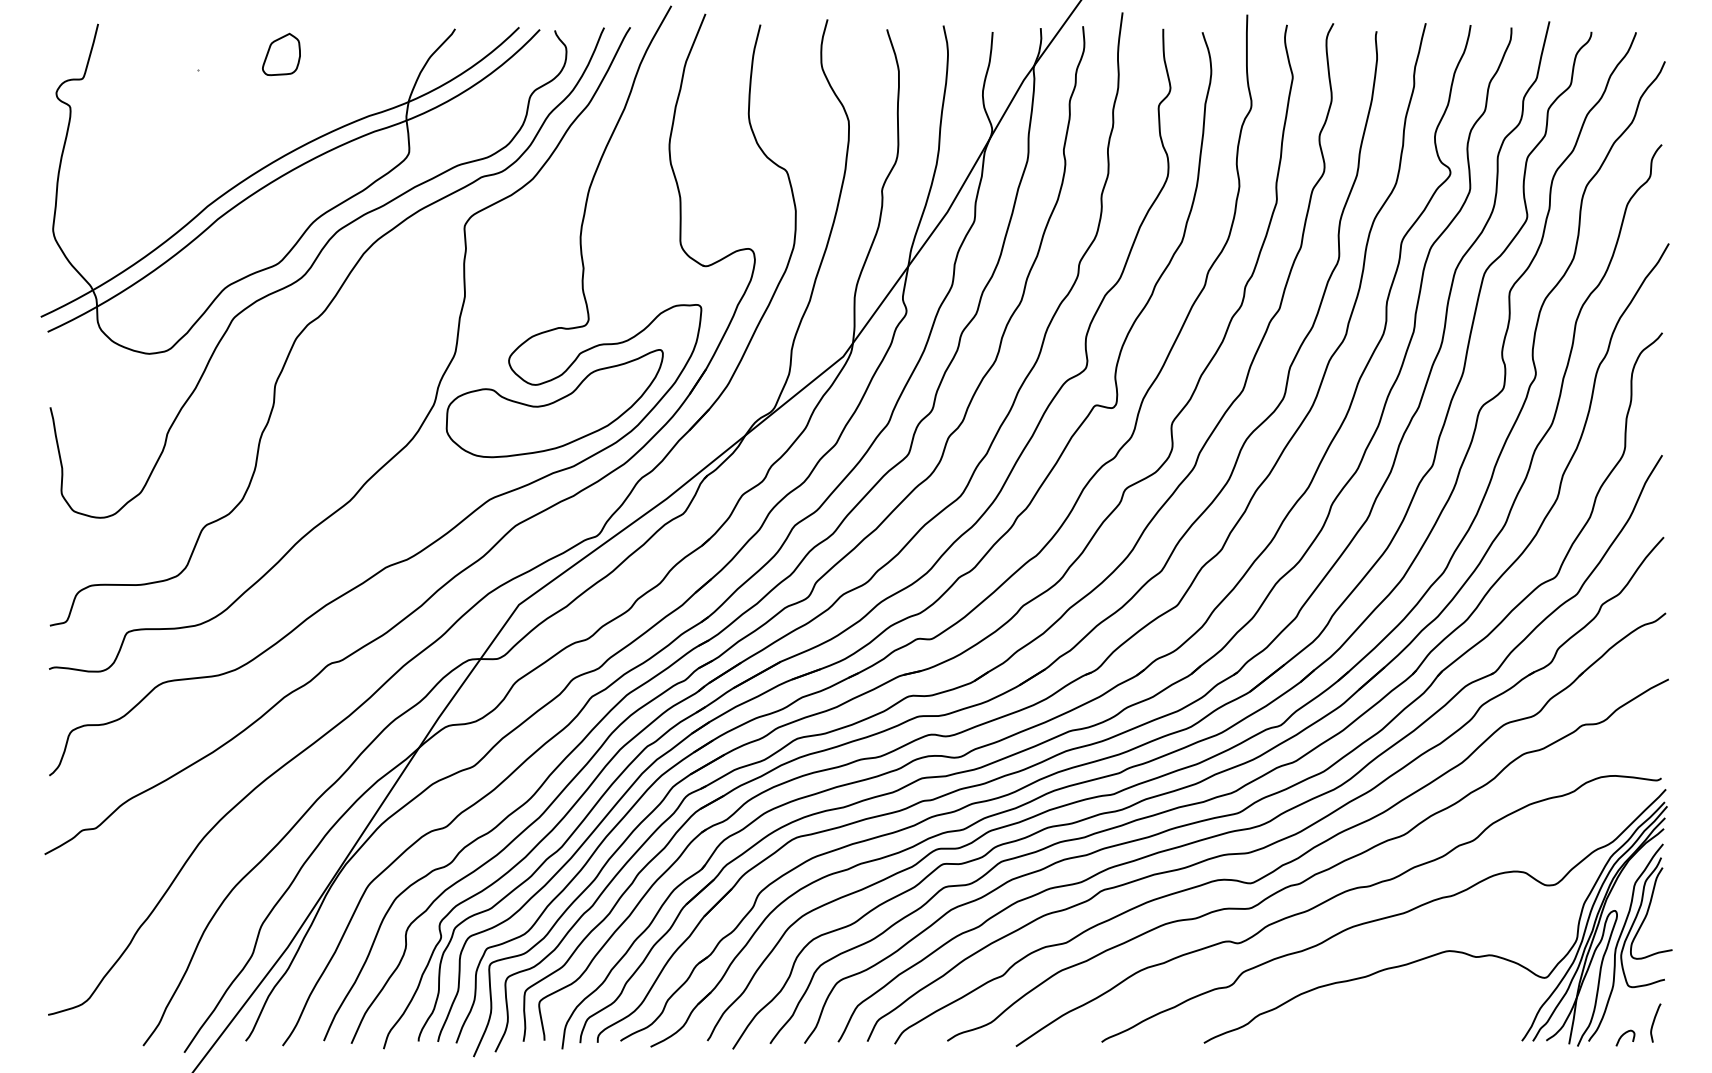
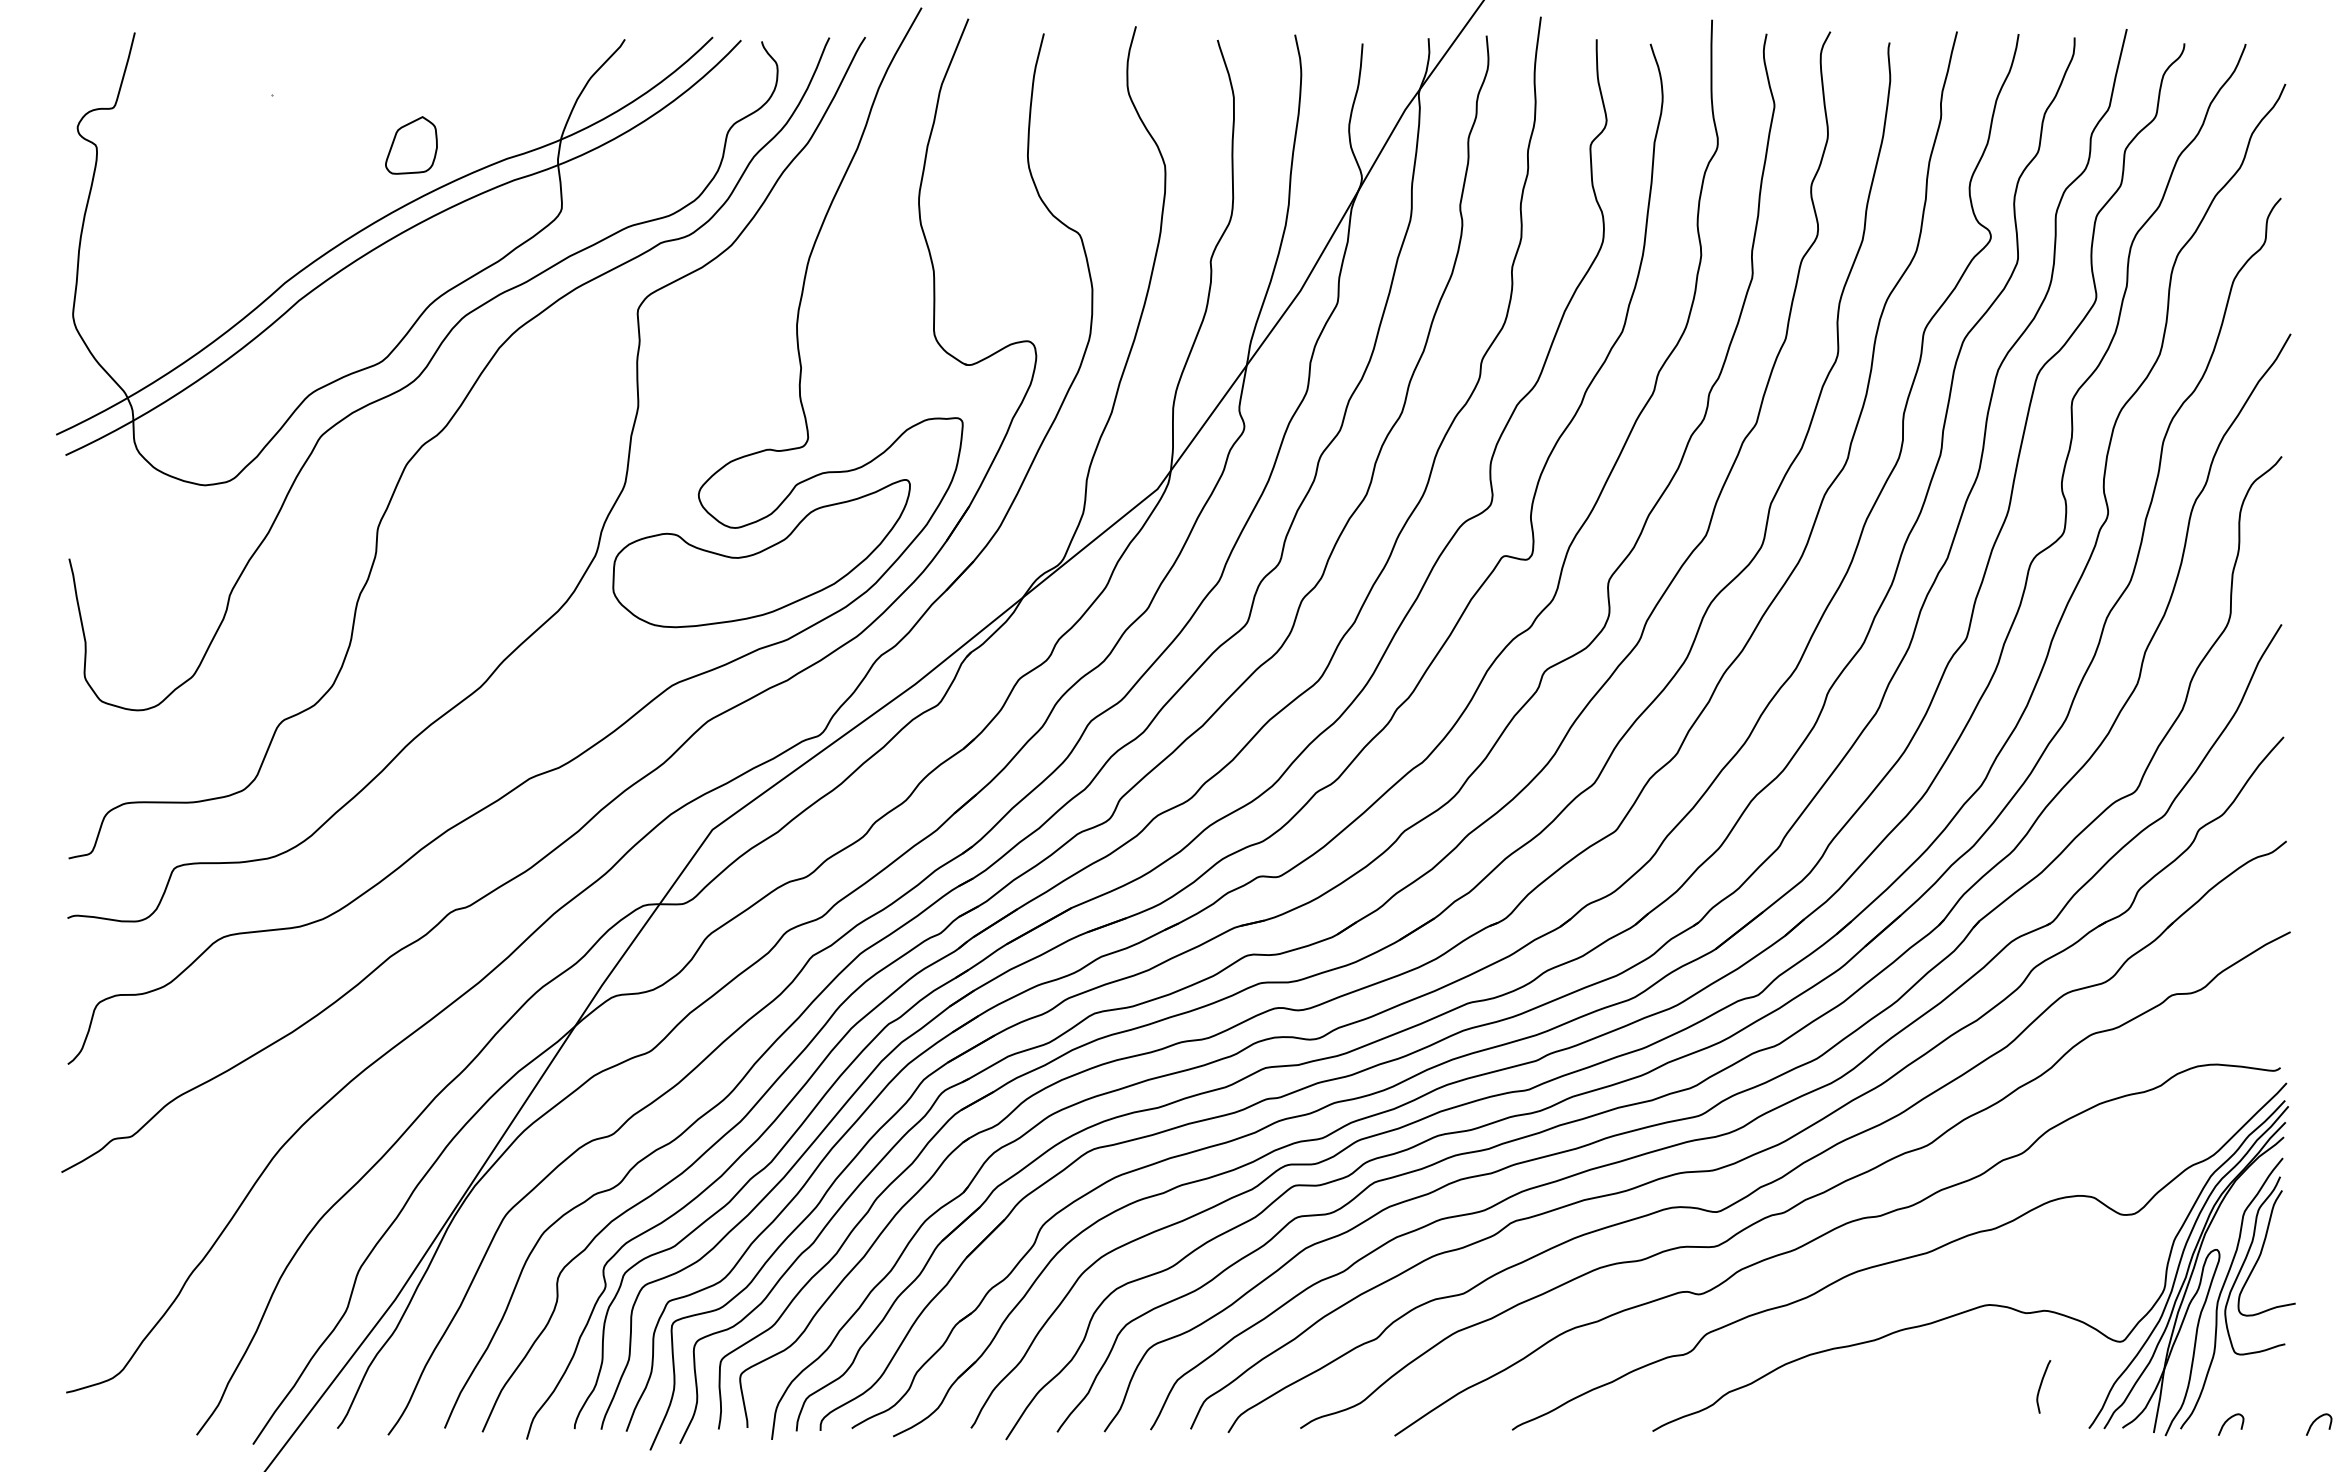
part: (281, 54) -> (411, 145), moved
curve: (1654, 1022) -> (2041, 1386), moved
curve: (1686, 1035) -> (2315, 1421), added

